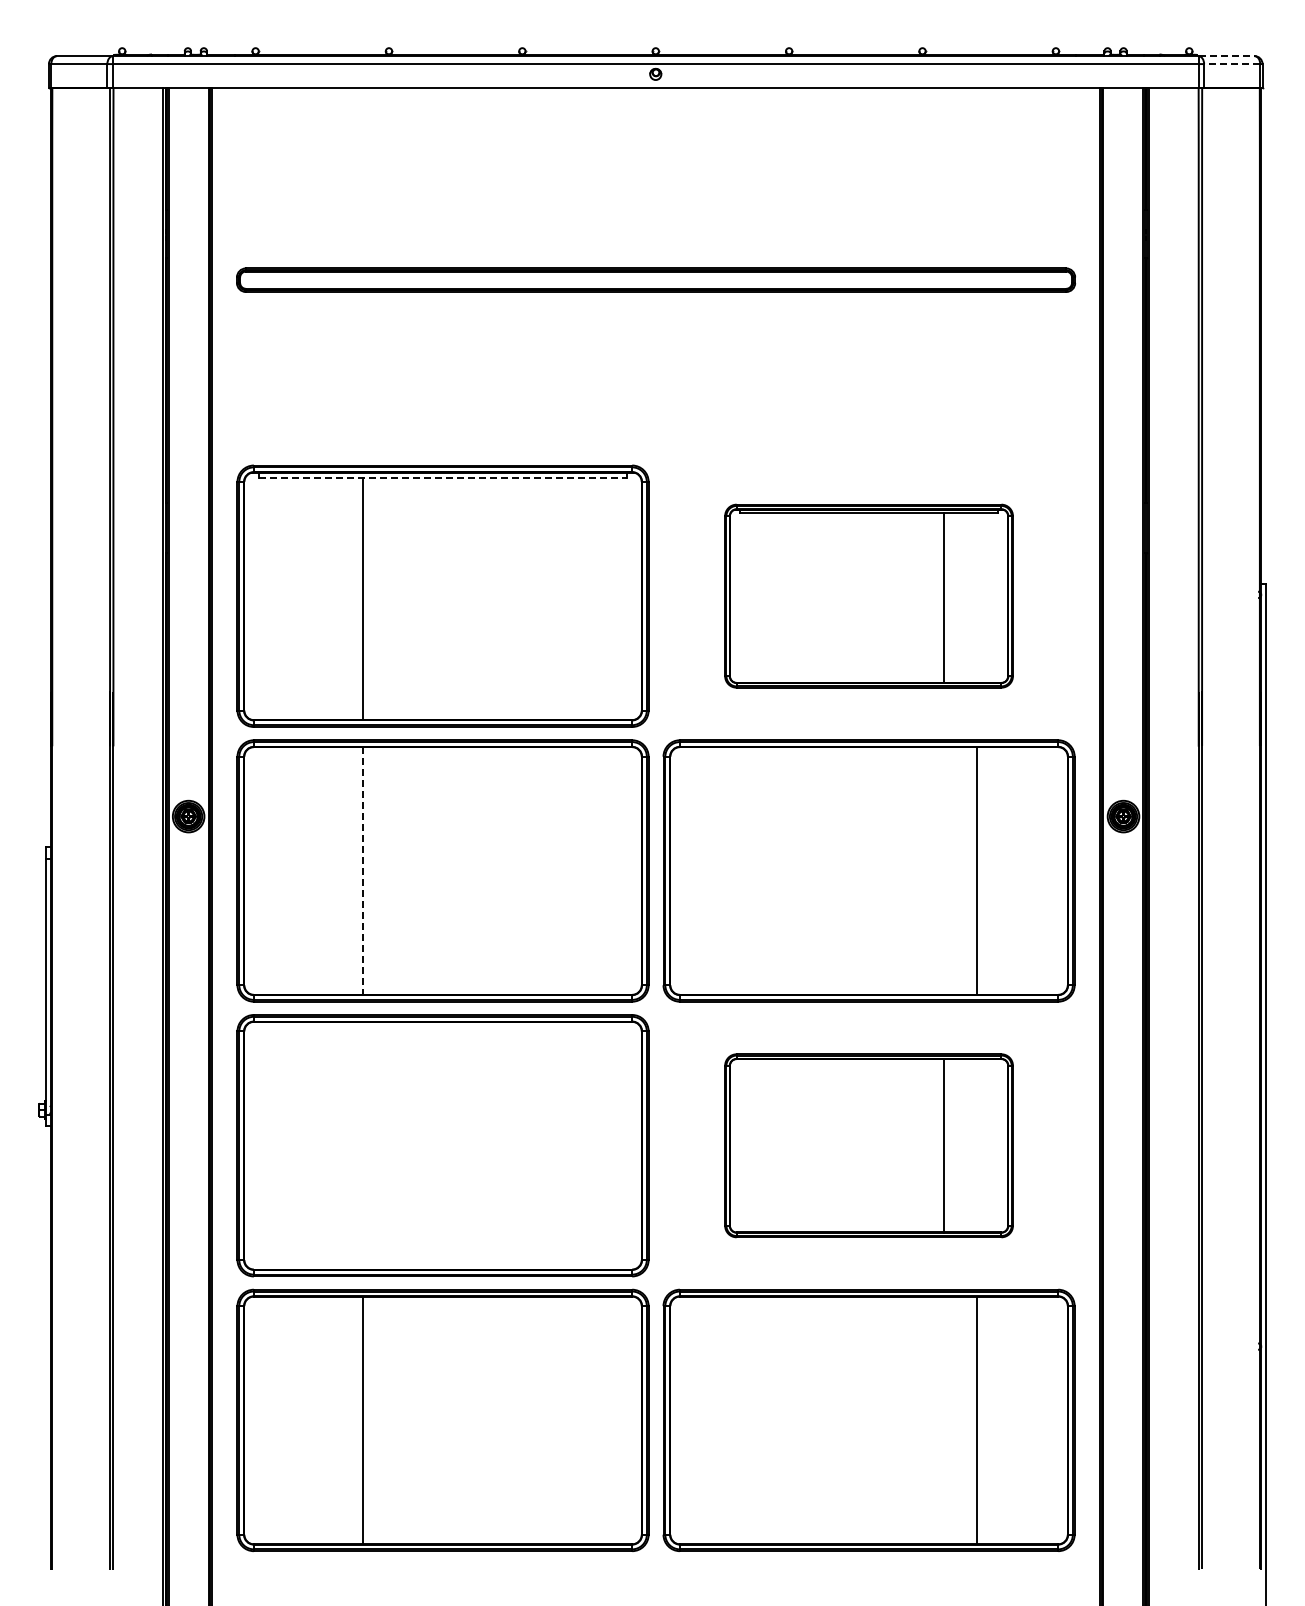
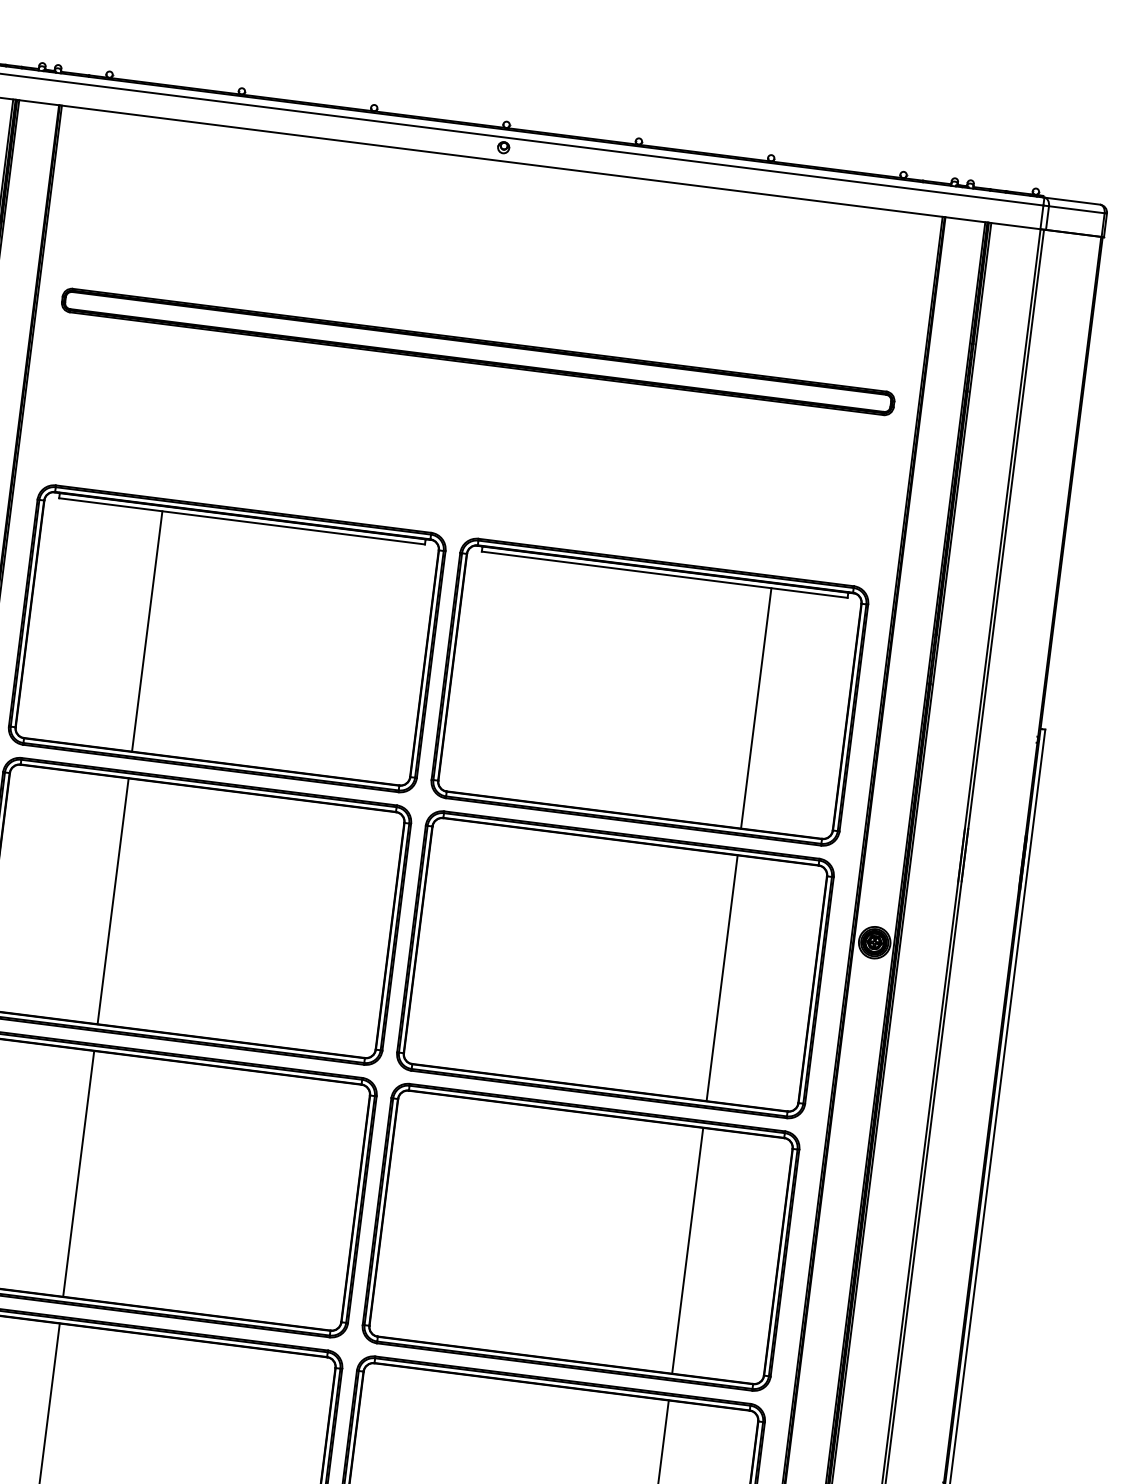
line: (1227, 56) -> (1073, 201), dashed -> solid
line: (1231, 64) -> (1076, 210), dashed -> solid
line: (443, 477) -> (242, 521), dashed -> solid
part: (868, 595) -> (649, 691), size x1.43
line: (362, 871) -> (112, 901), dashed -> solid
line: (362, 1145) -> (78, 1173), added
part: (868, 1145) -> (580, 1237), size x1.43

